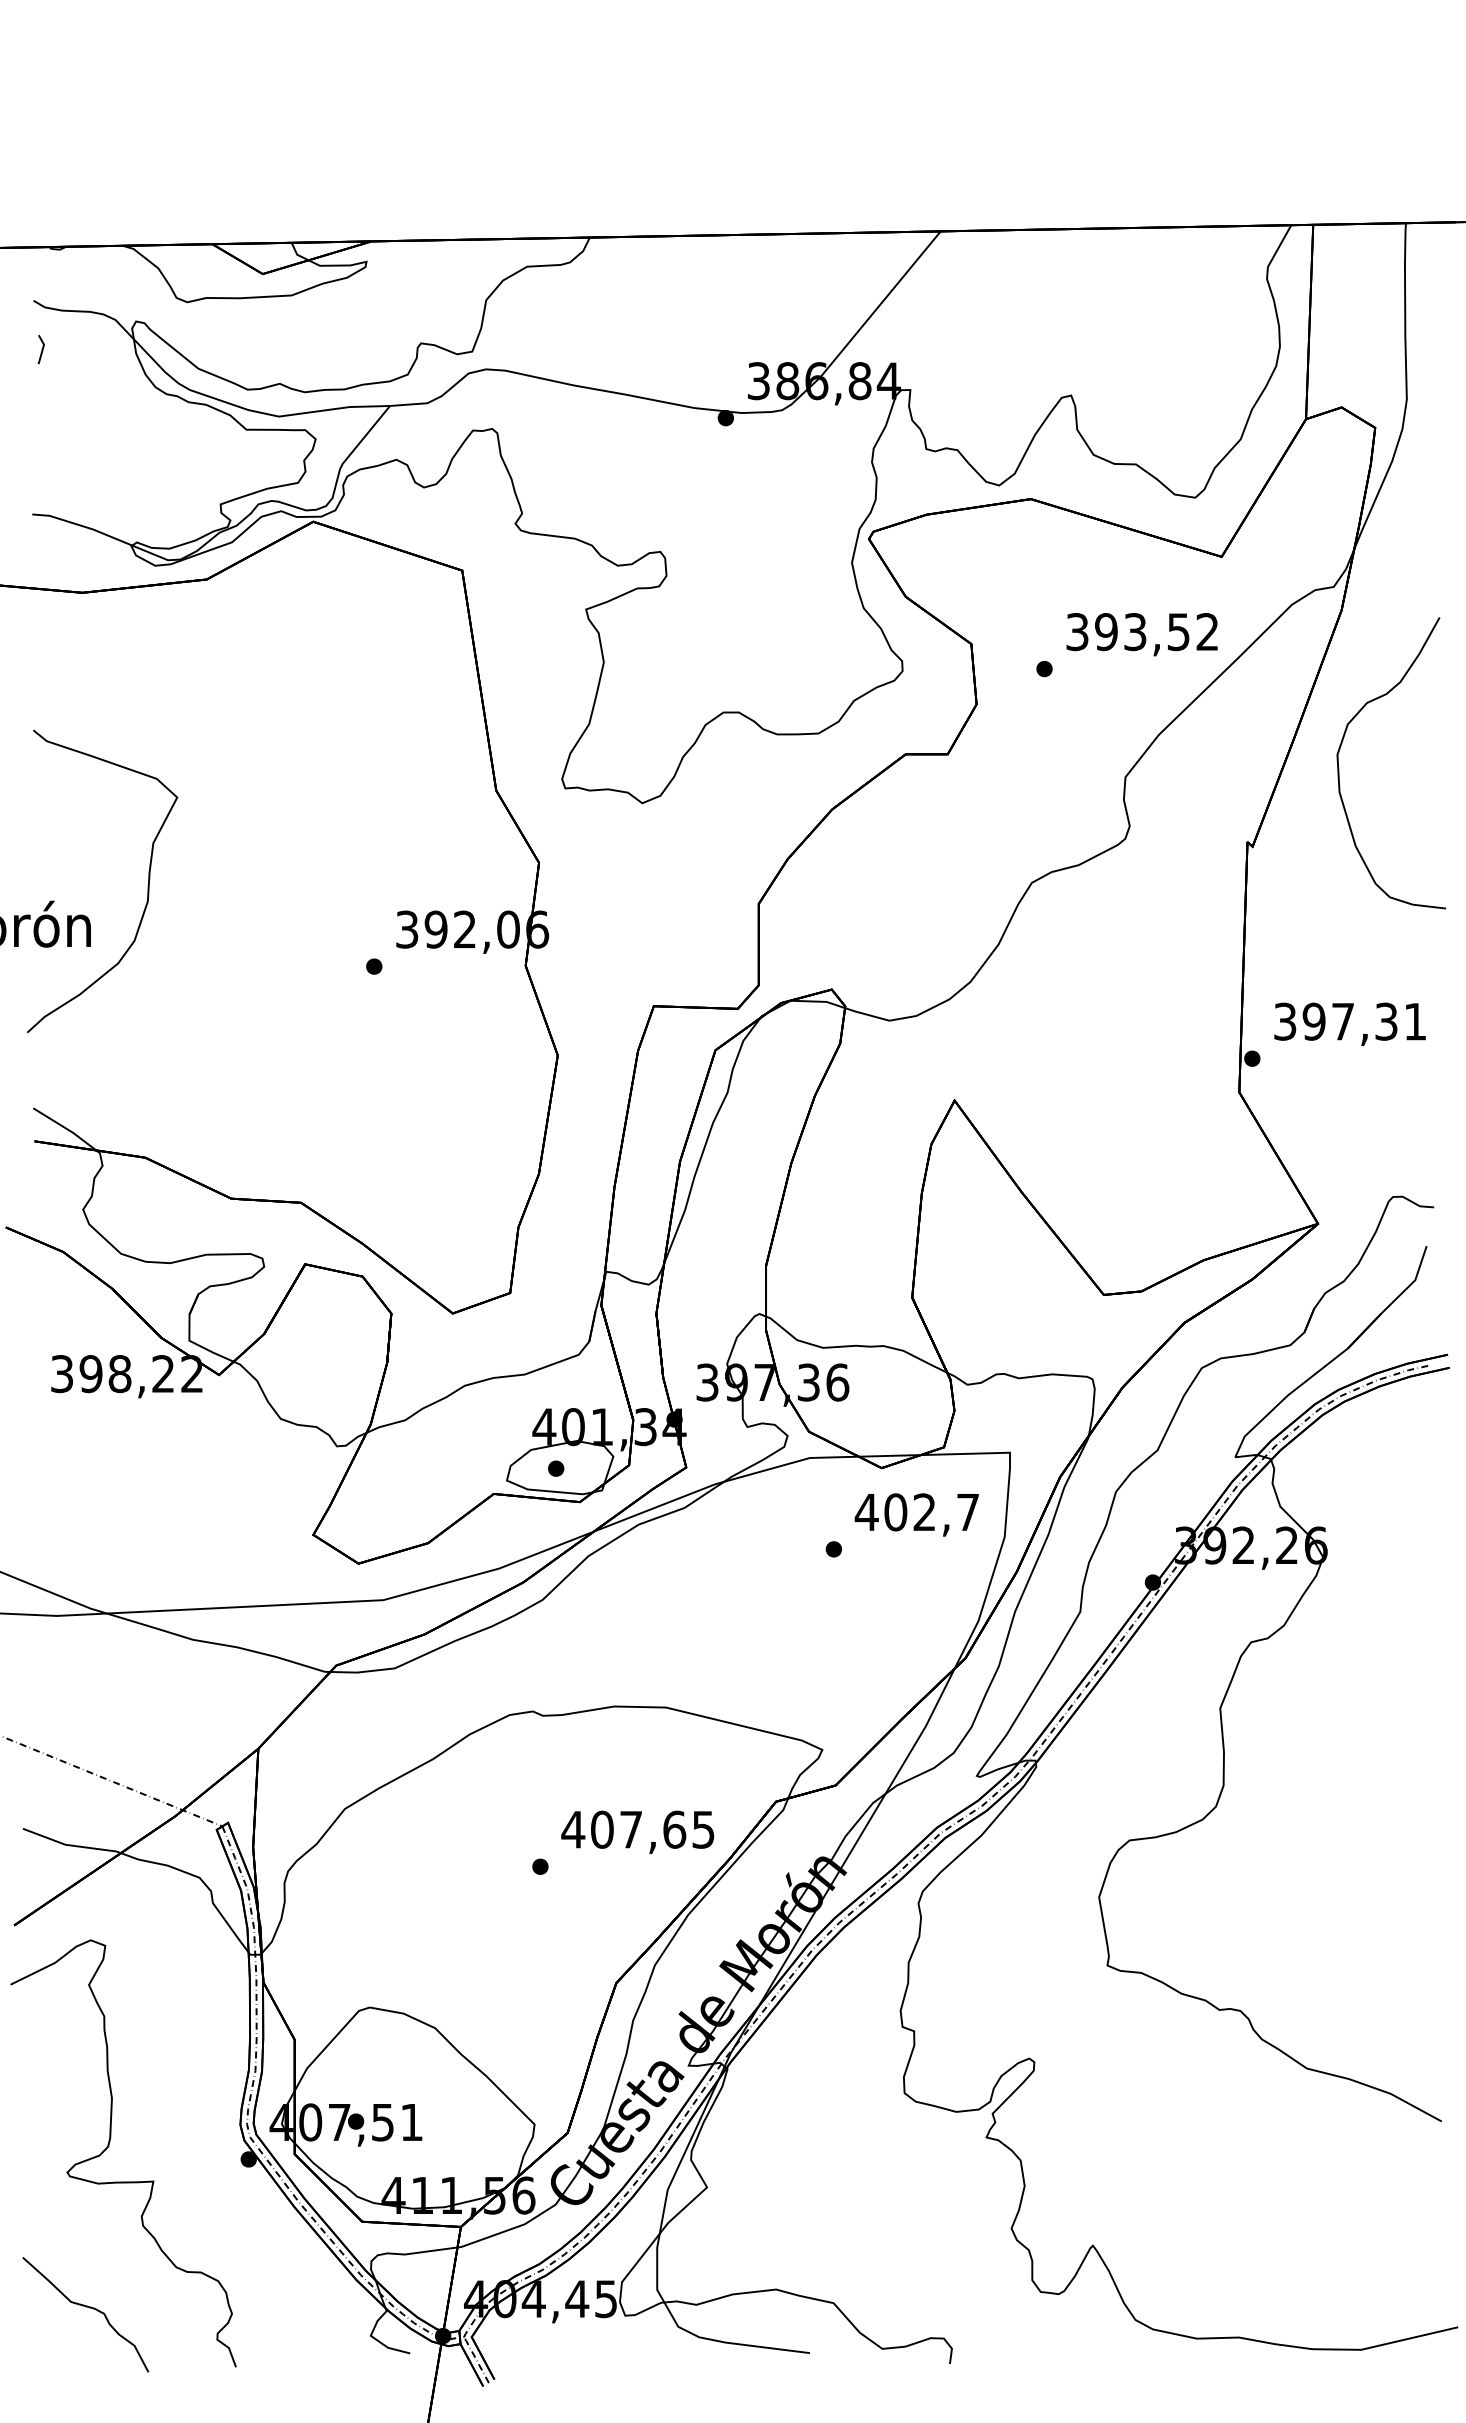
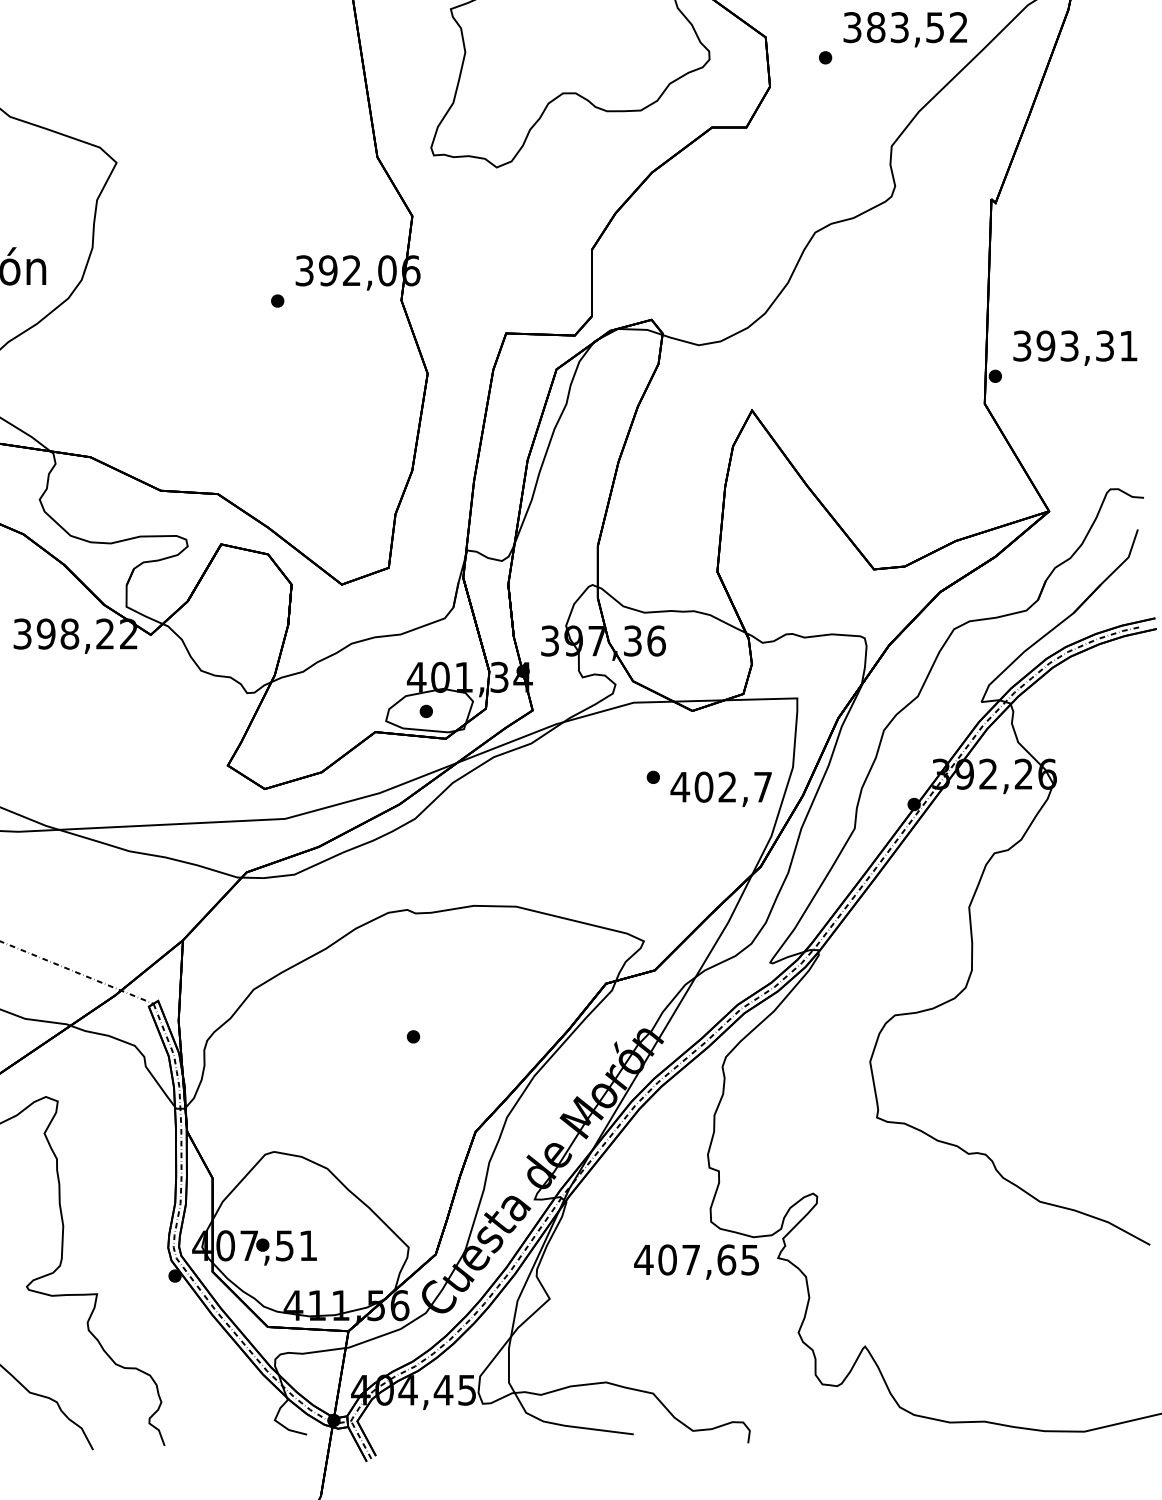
text: (1106, 632) -> (876, 27), 393,52 -> 383,52
curve: (1339, 767) -> (1066, 138), removed
text: (1342, 1021) -> (1069, 345), 397,31 -> 393,31
text: (916, 1514) -> (720, 788), moved
text: (637, 1831) -> (696, 1261), moved

